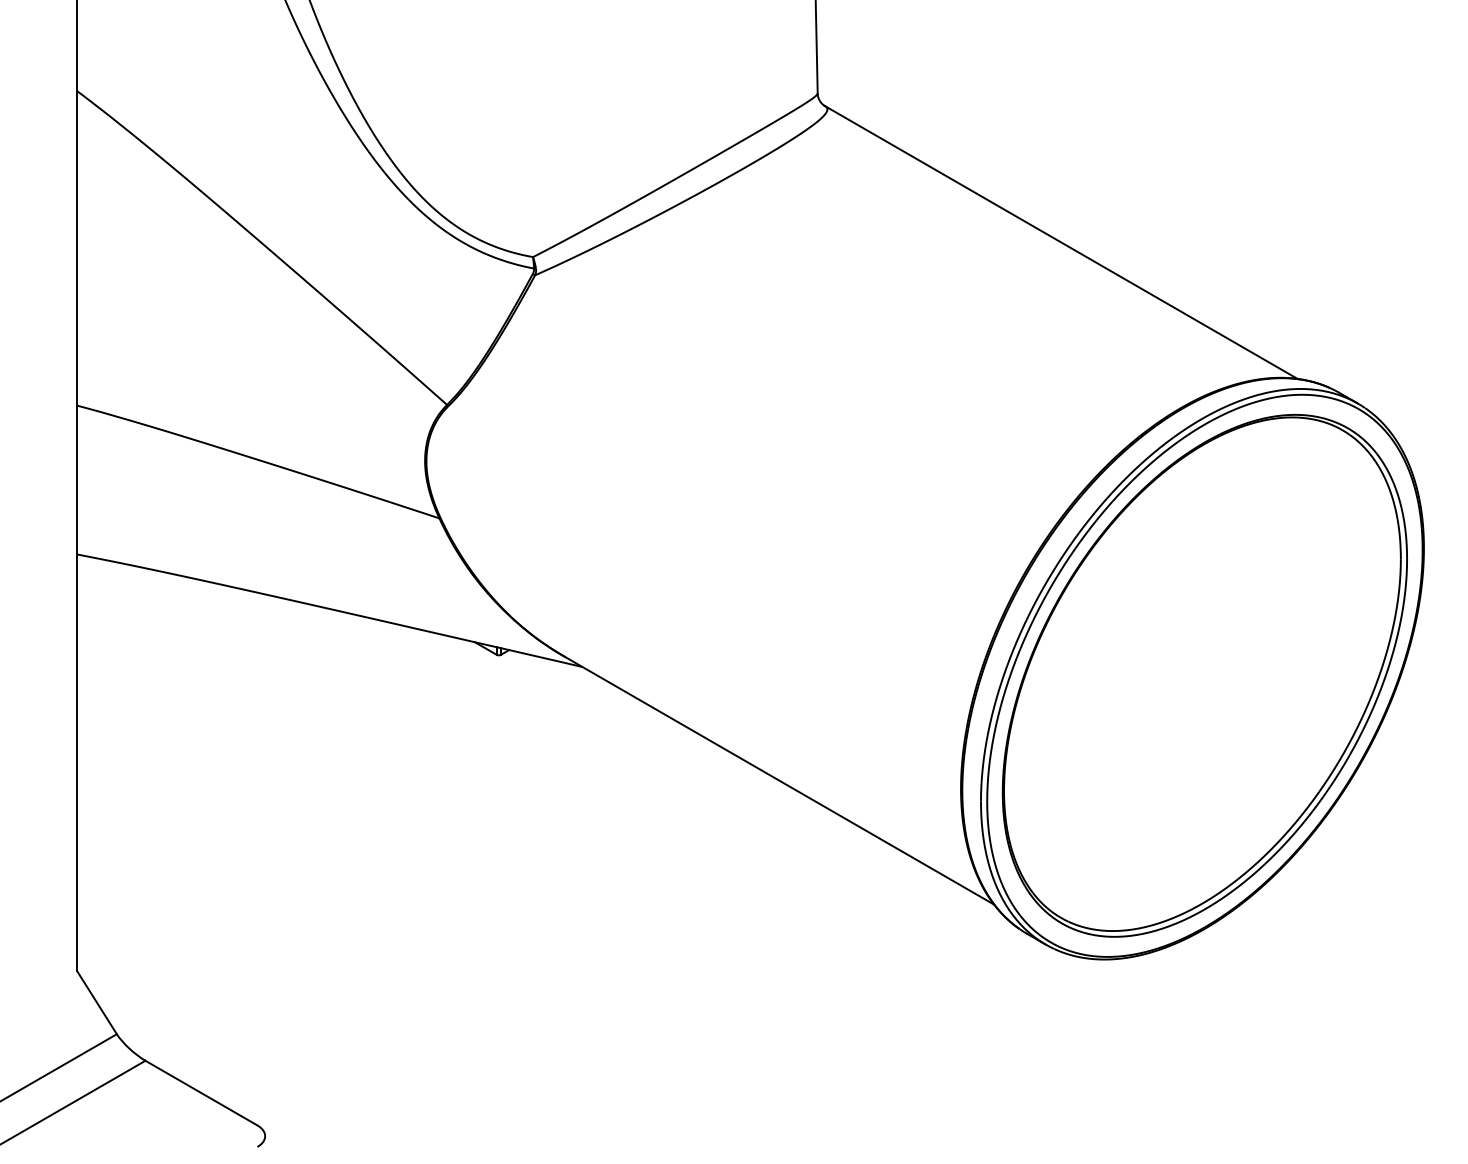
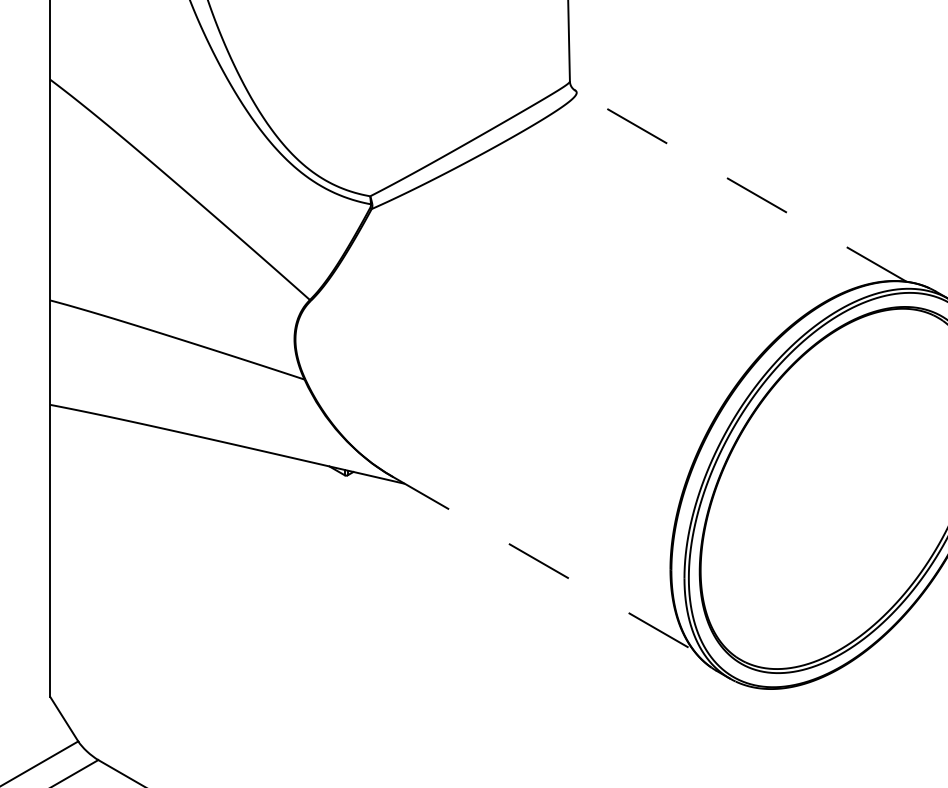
line: (1061, 242) -> (740, 186), solid -> dashed
line: (777, 779) -> (541, 562), solid -> dashed

